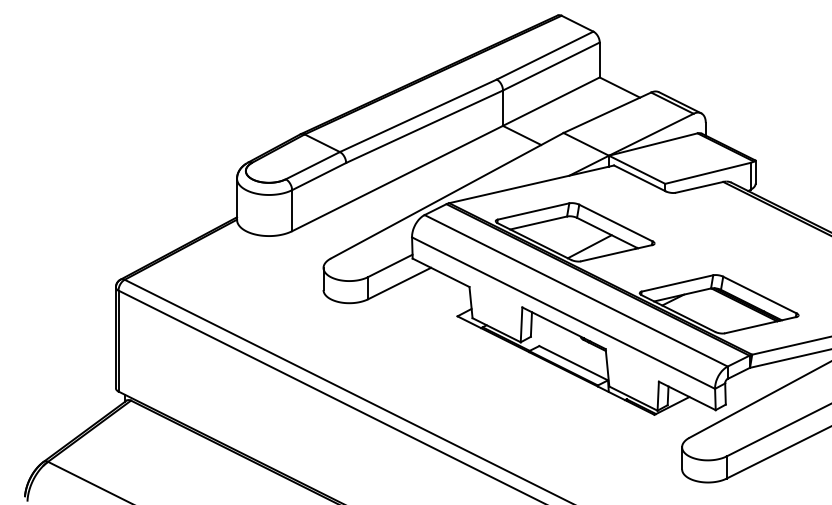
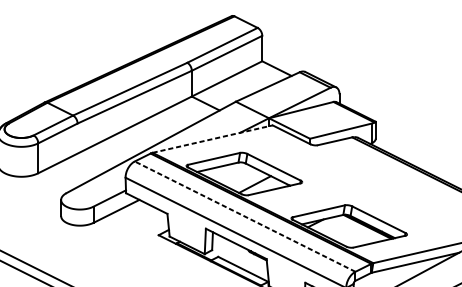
line: (531, 184) -> (212, 139), solid -> dashed
line: (575, 290) -> (244, 216), solid -> dashed

